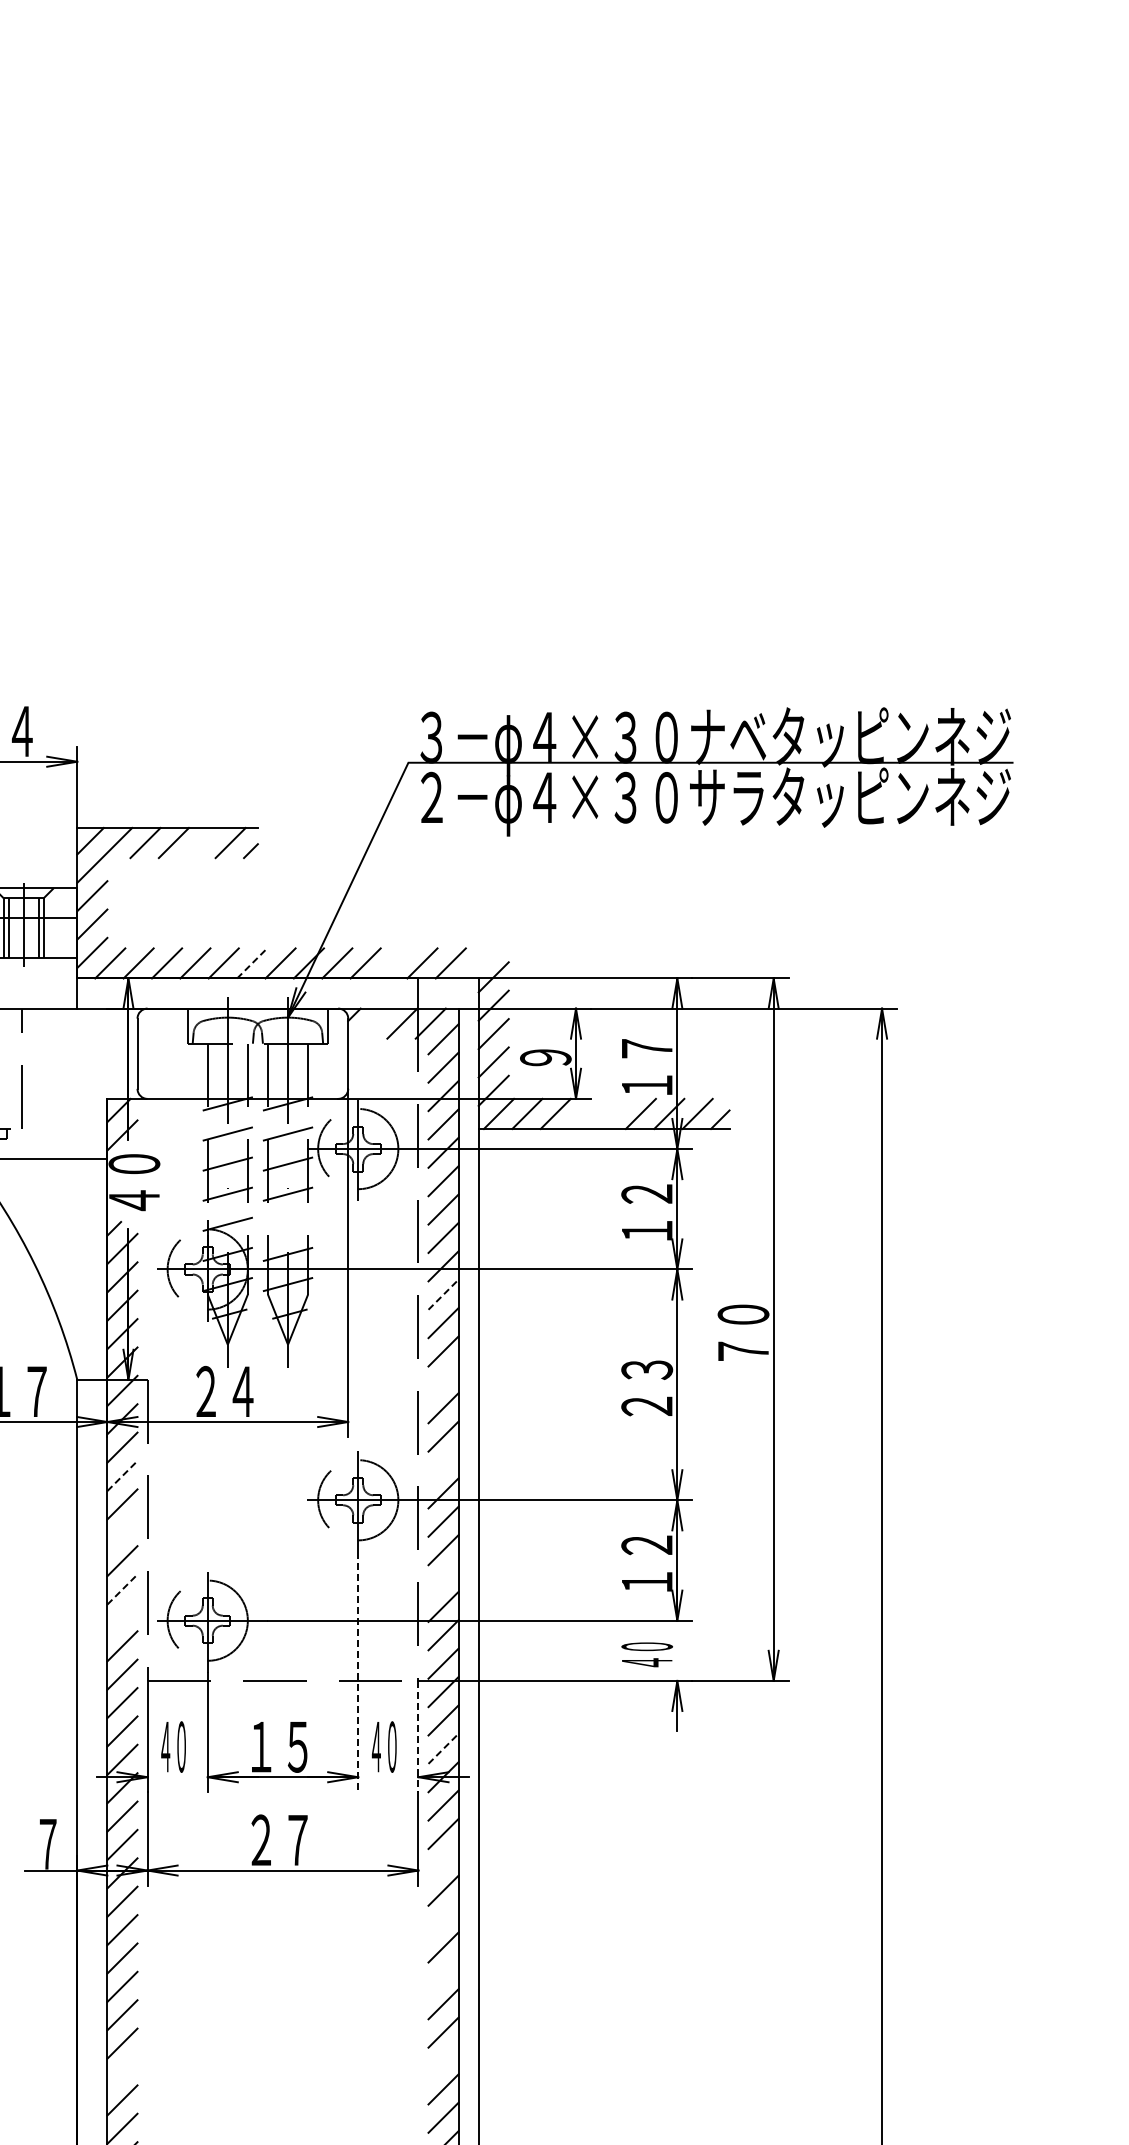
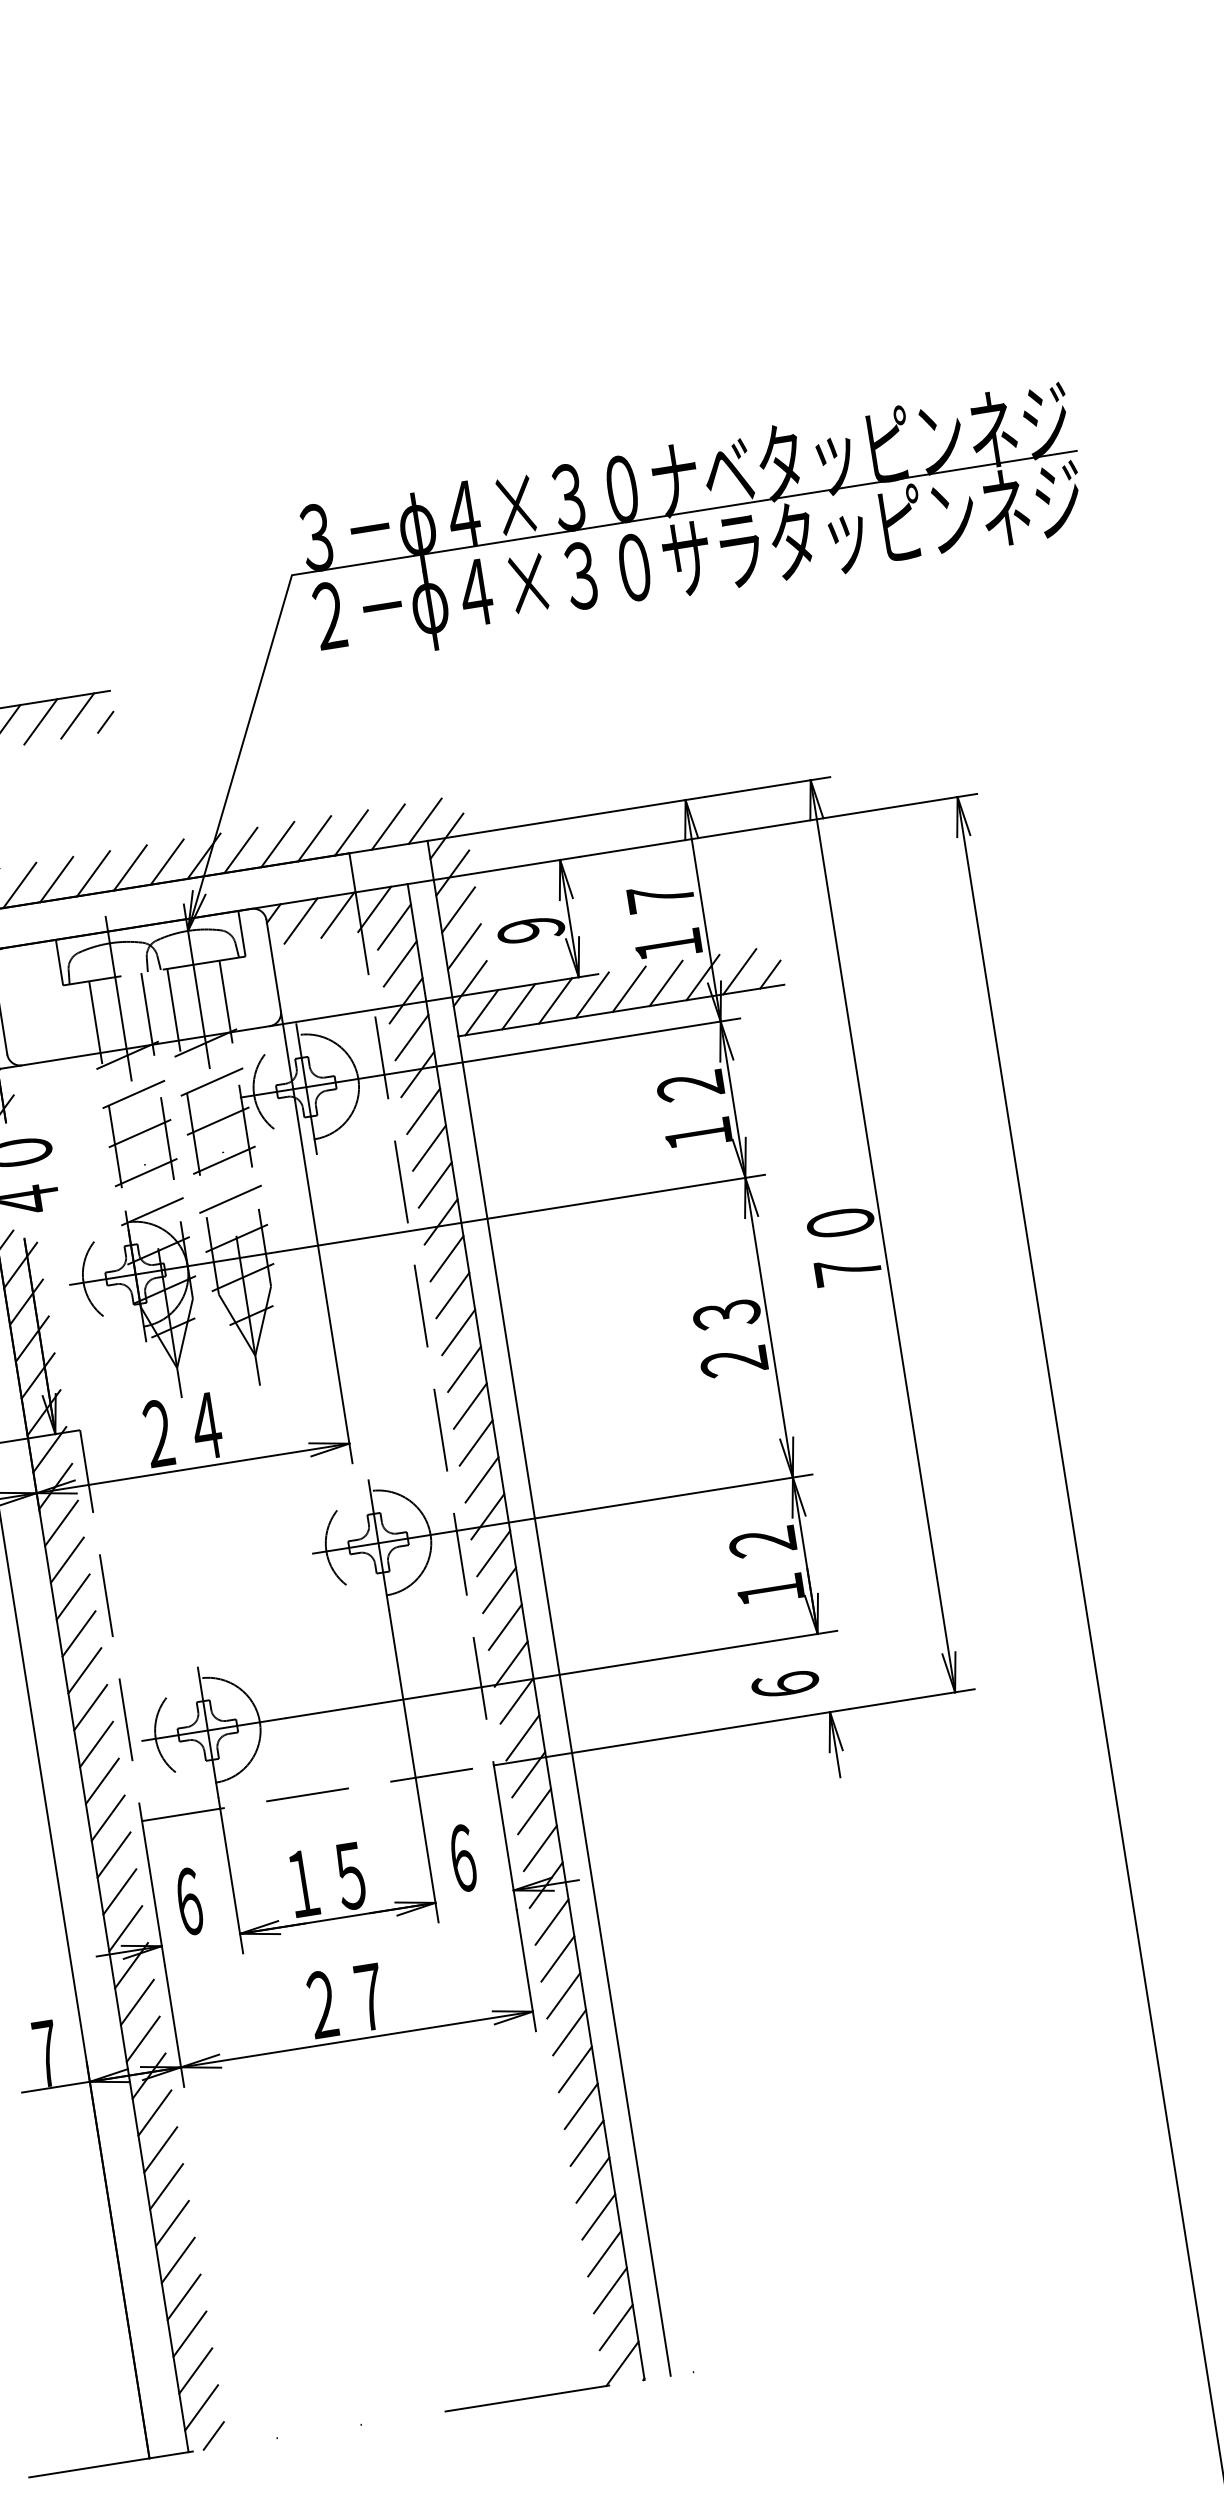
line: (202, 842) -> (40, 721), added
line: (252, 963) -> (130, 867), dashed -> solid
line: (394, 963) -> (315, 838), added
line: (479, 963) -> (425, 821), added
line: (373, 1023) -> (300, 920), added
line: (584, 1113) -> (592, 994), added
line: (612, 1113) -> (629, 988), added
line: (287, 1224) -> (229, 1199), added
line: (443, 1294) -> (446, 1258), dashed -> solid
line: (443, 1379) -> (464, 1368), added
line: (443, 1464) -> (481, 1479), added
line: (122, 1475) -> (67, 1559), dashed -> solid
line: (122, 1532) -> (79, 1633), added
line: (443, 1578) -> (505, 1627), added
line: (122, 1589) -> (90, 1707), dashed -> solid
line: (122, 1617) -> (96, 1743), added
text: (647, 1654) -> (785, 1683), ４０ -> ６
line: (358, 1672) -> (414, 1766), dashed -> solid
line: (418, 1736) -> (505, 1837), dashed -> solid
text: (173, 1746) -> (189, 1900), ４０ -> ６
text: (383, 1746) -> (461, 1857), ４０ -> ６
line: (443, 1748) -> (540, 1848), dashed -> solid
line: (443, 1862) -> (563, 1996), added
line: (443, 1919) -> (575, 2070), added
line: (443, 1975) -> (586, 2142), added
line: (443, 2060) -> (604, 2253), added
line: (122, 2072) -> (190, 2334), added

